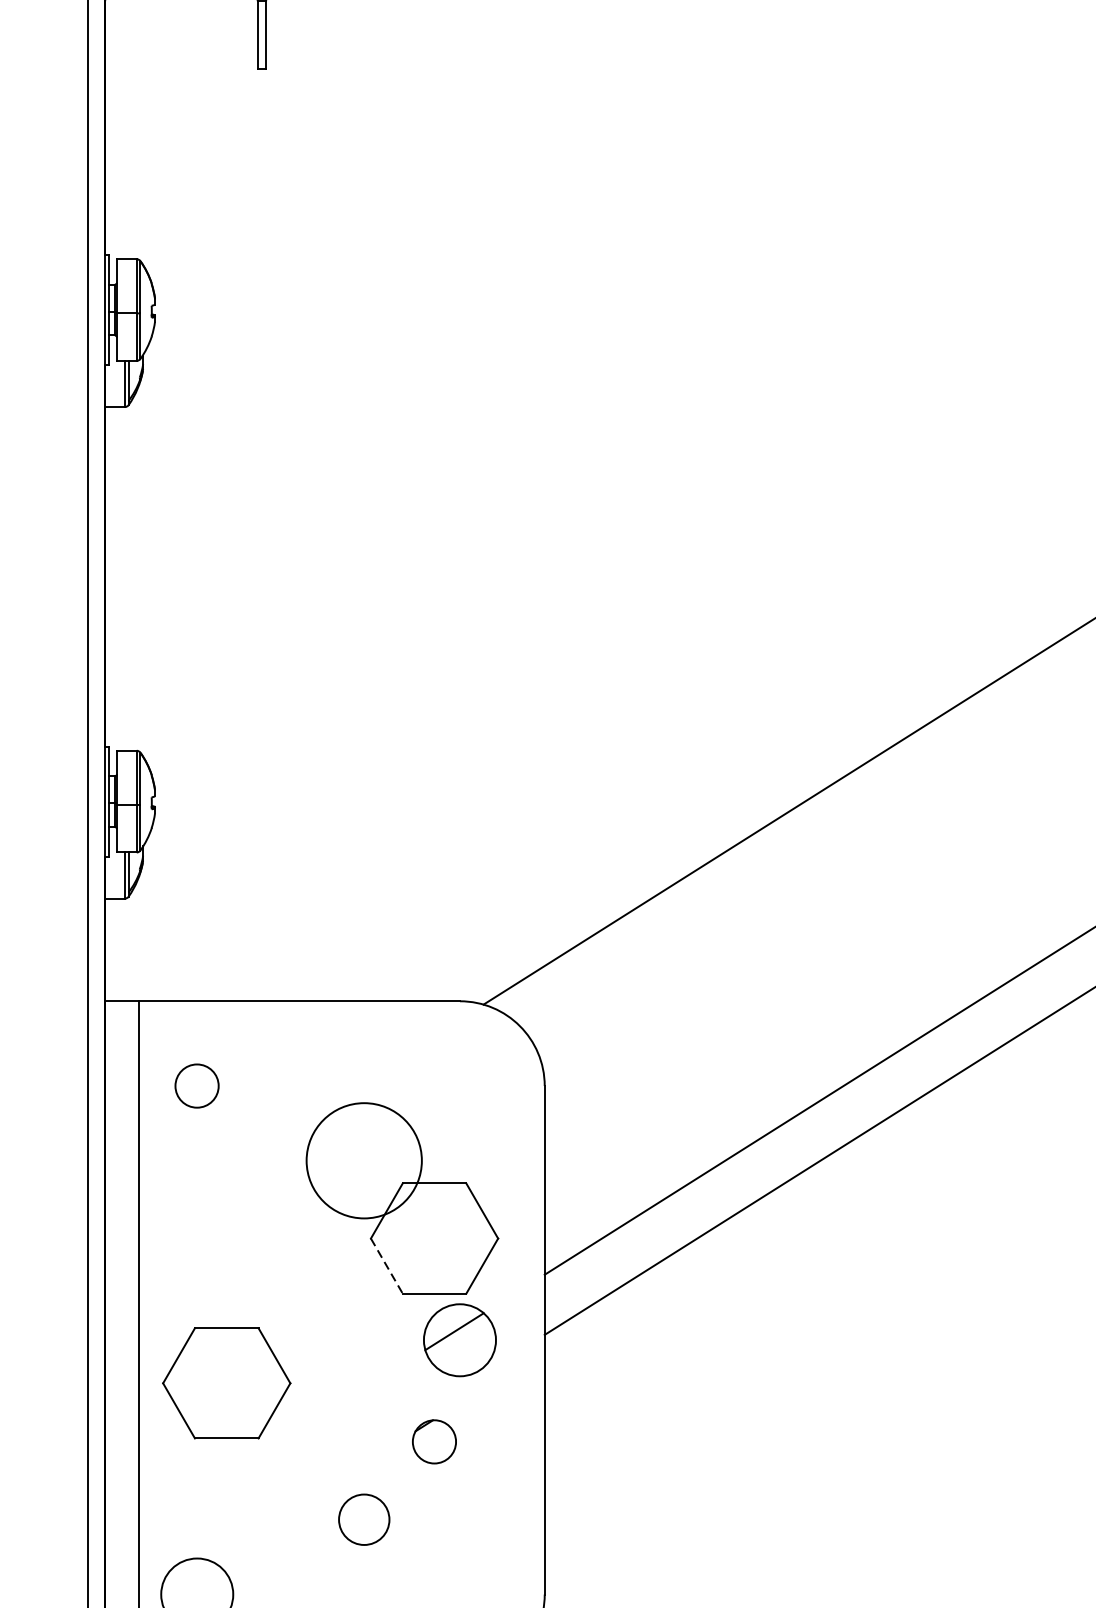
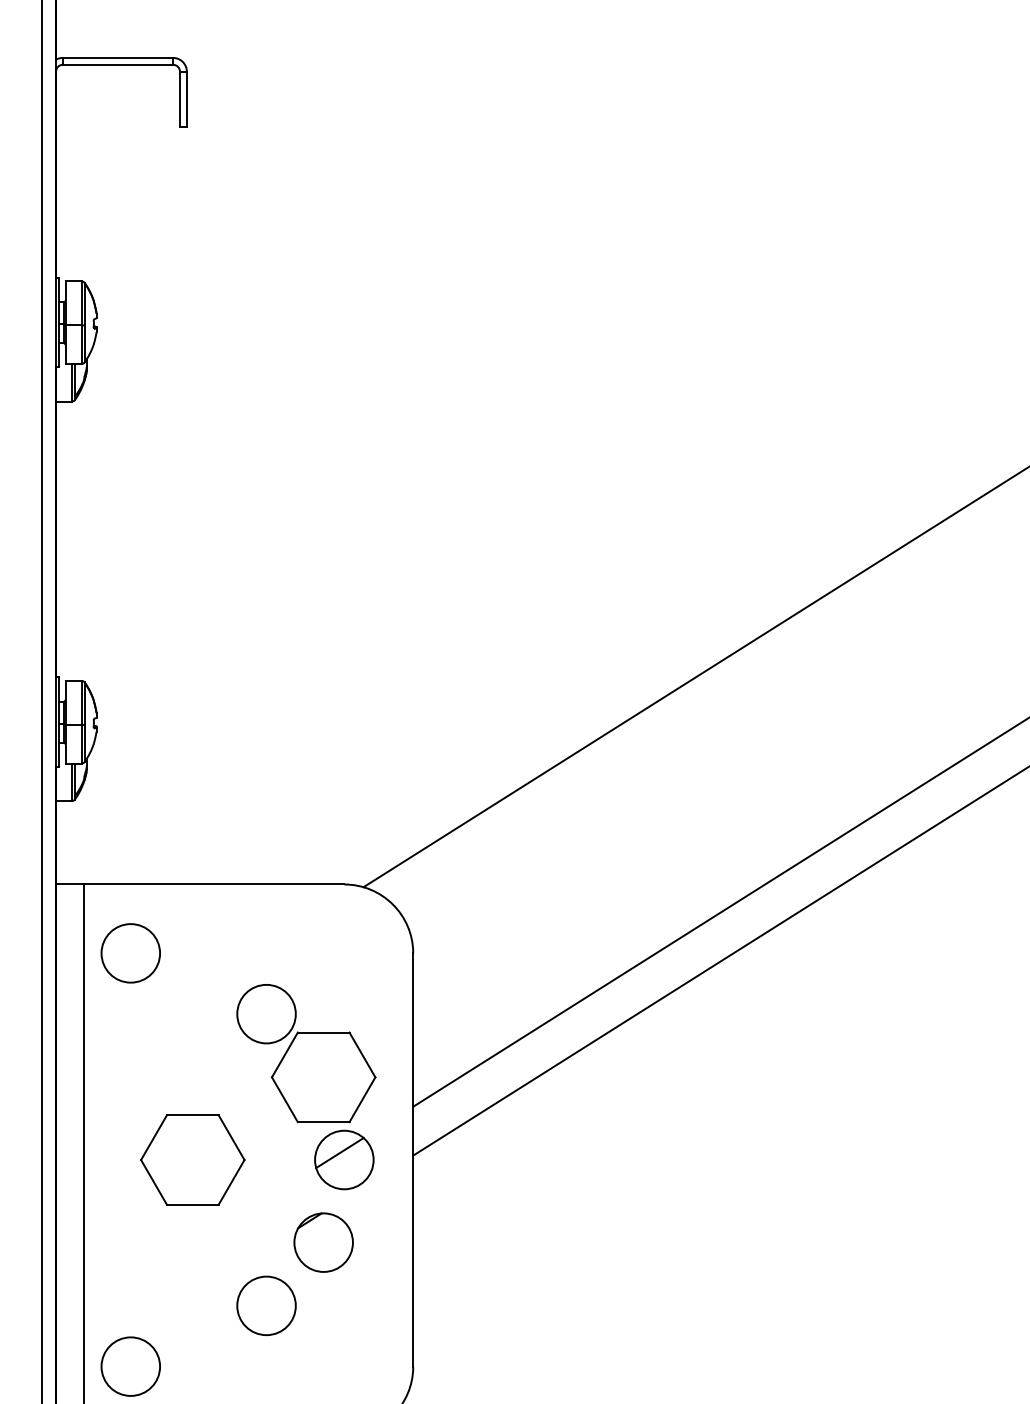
circle: (196, 1086) -> (130, 953), size x1.67
circle: (364, 1160) -> (266, 1013), size x0.62
line: (386, 1265) -> (284, 1099), dashed -> solid
part: (226, 1382) -> (192, 1159), moved
part: (434, 1441) -> (323, 1242), size x1.67
circle: (364, 1519) -> (266, 1305), size x1.43

